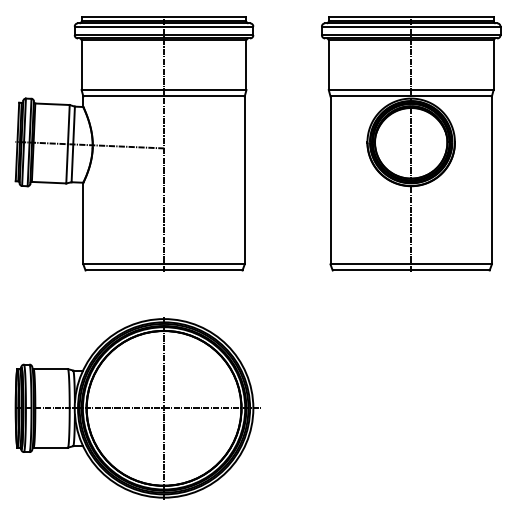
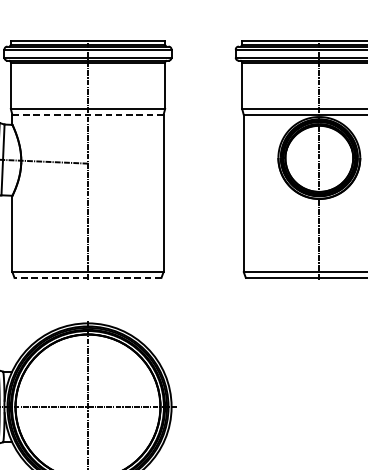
line: (164, 96) -> (88, 115), solid -> dashed
line: (163, 270) -> (87, 277), solid -> dashed

